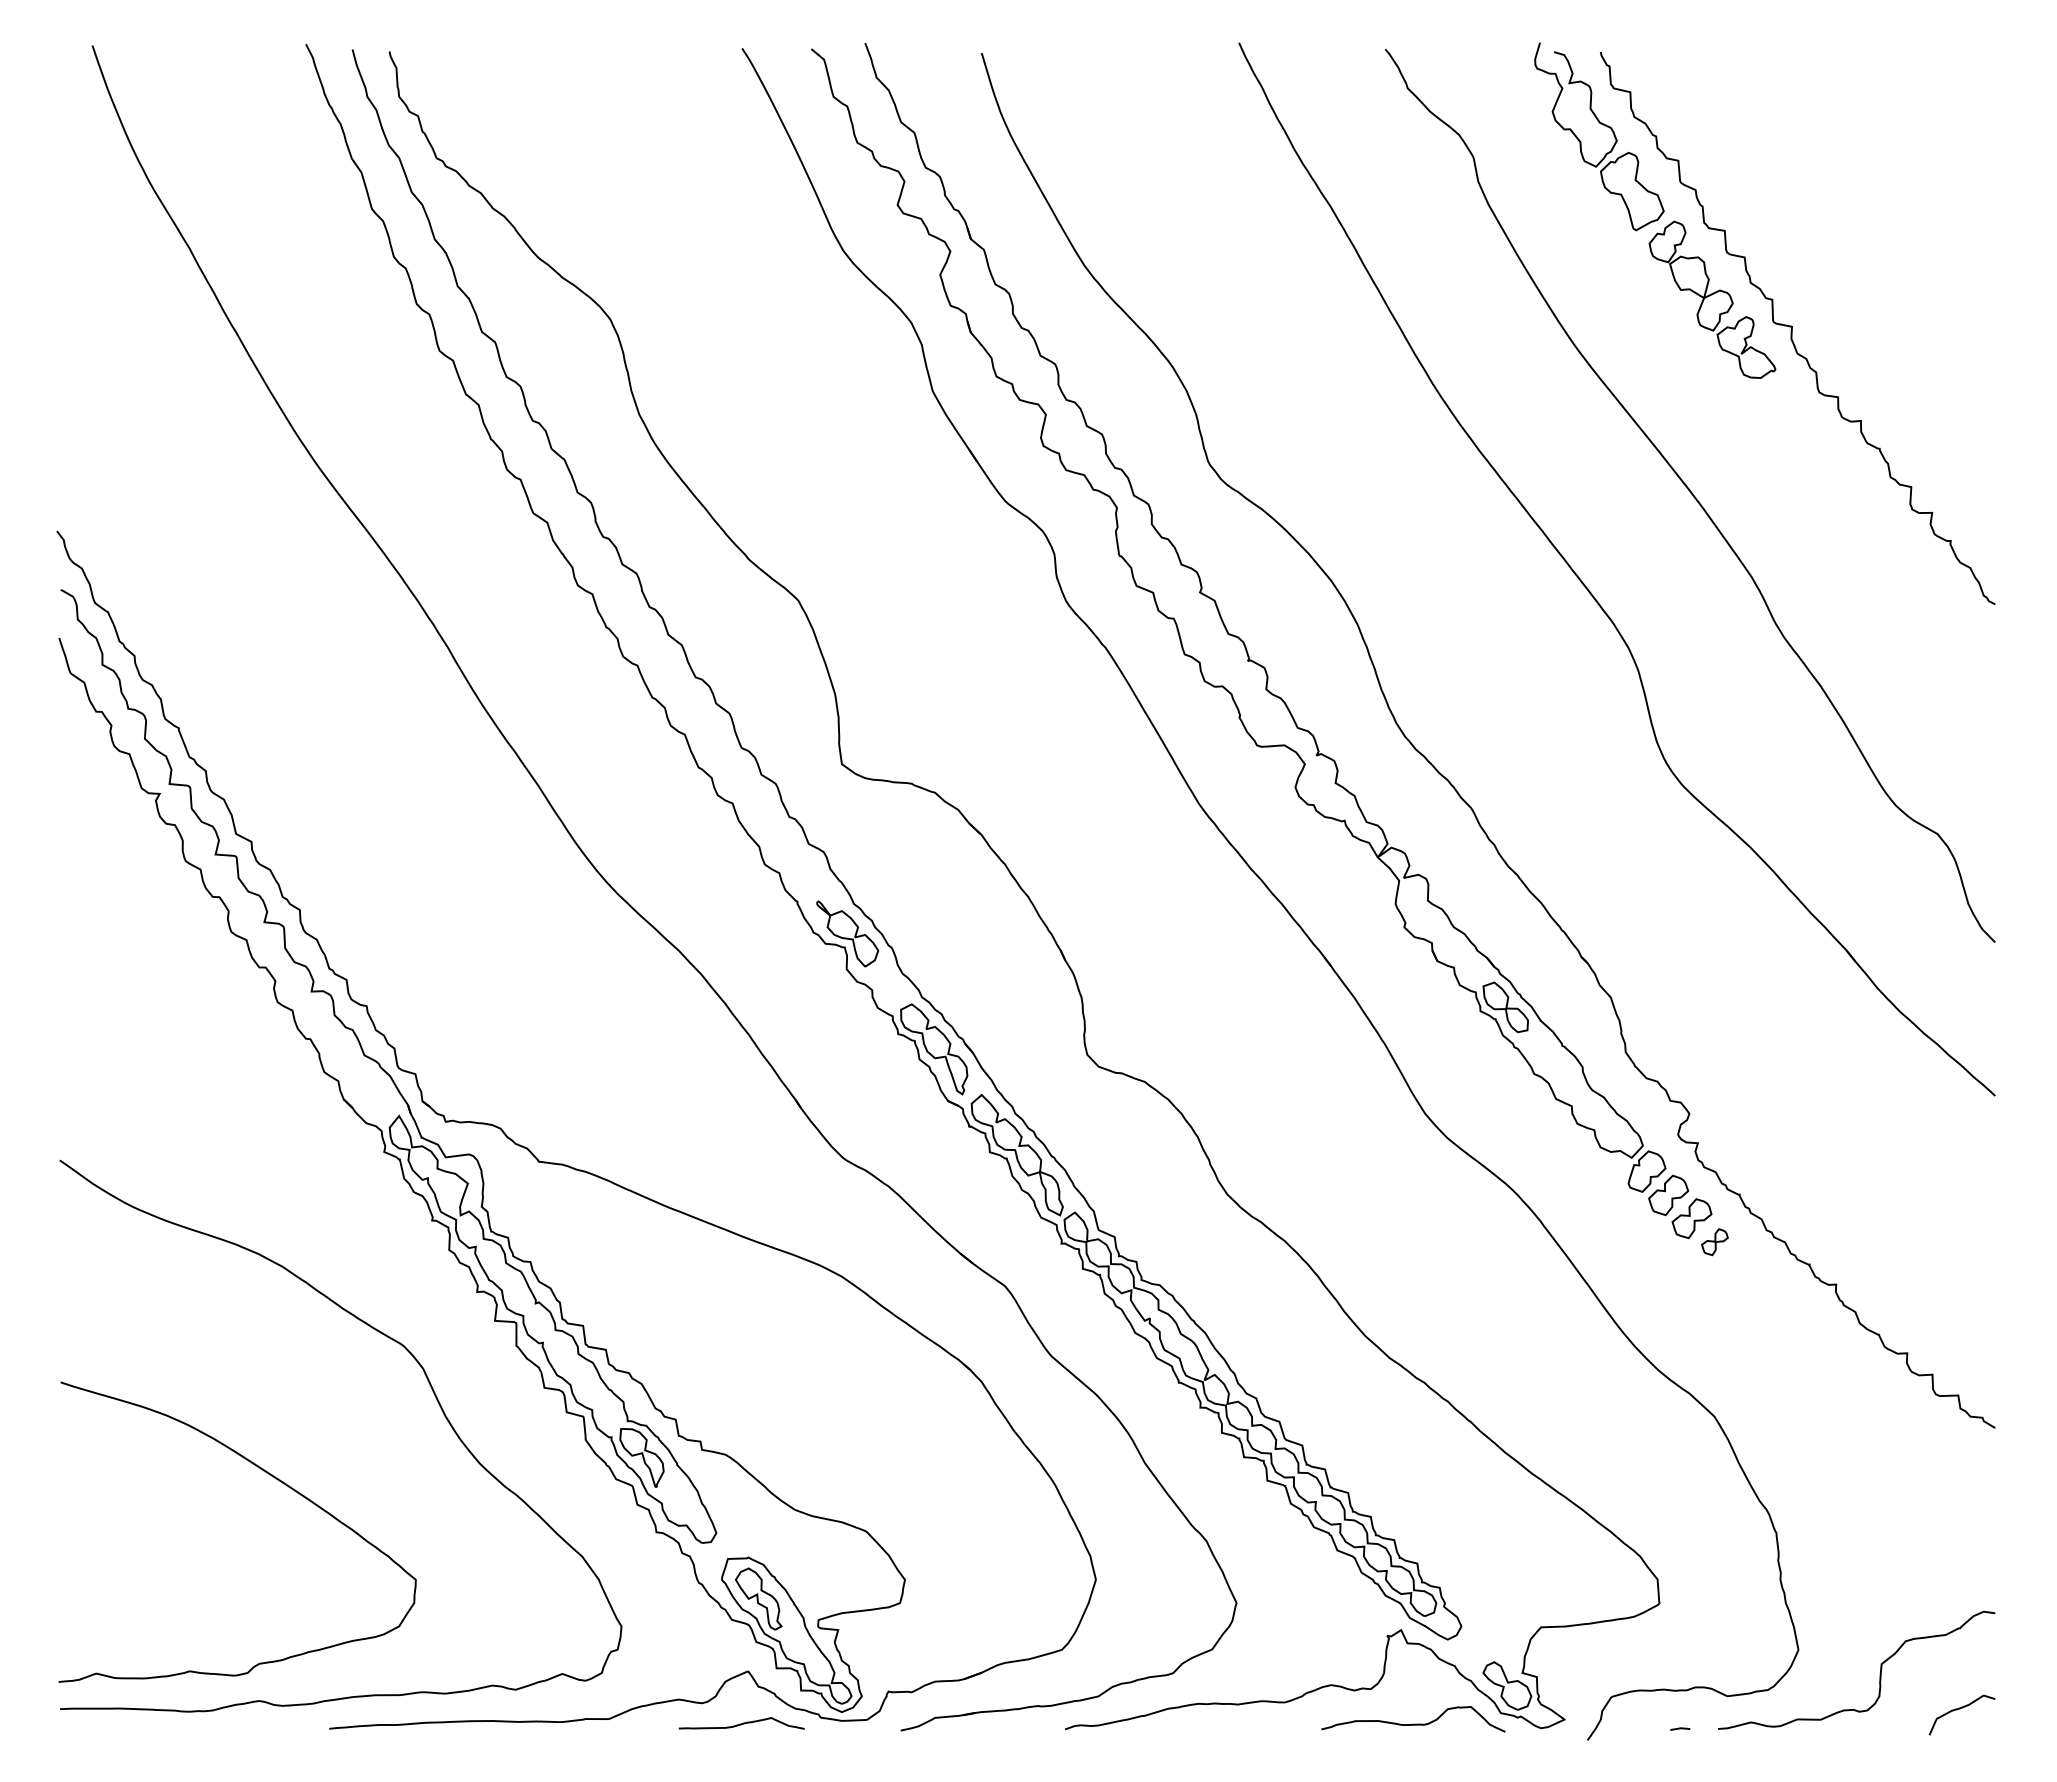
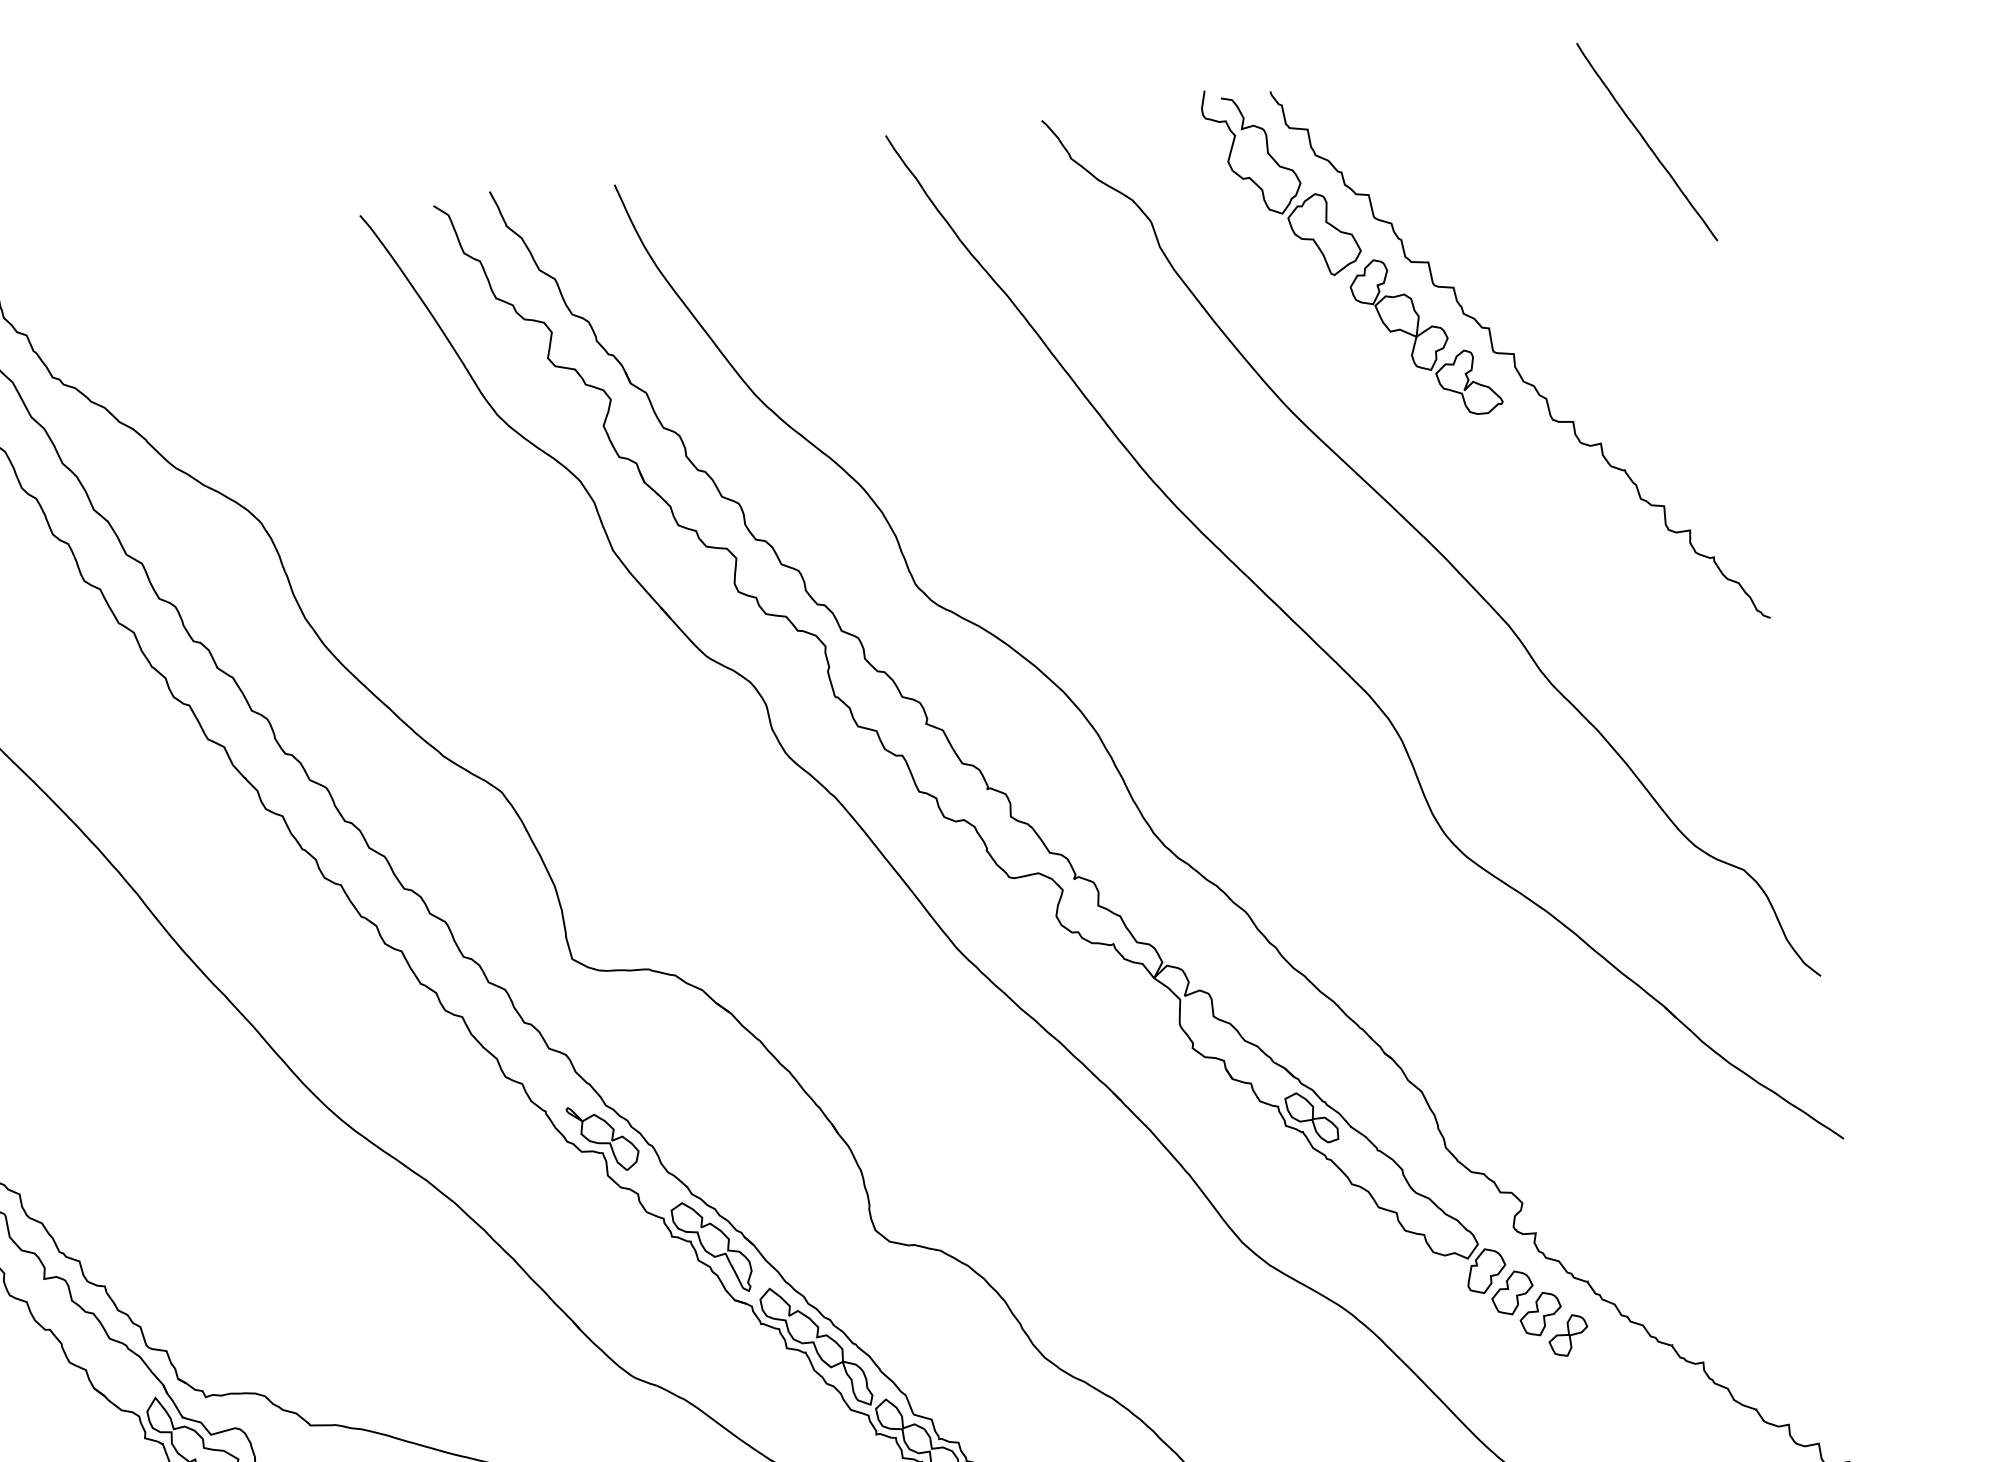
curve: (1942, 147) -> (1646, 141), added
part: (1714, 1241) -> (1568, 1334), size x1.43

